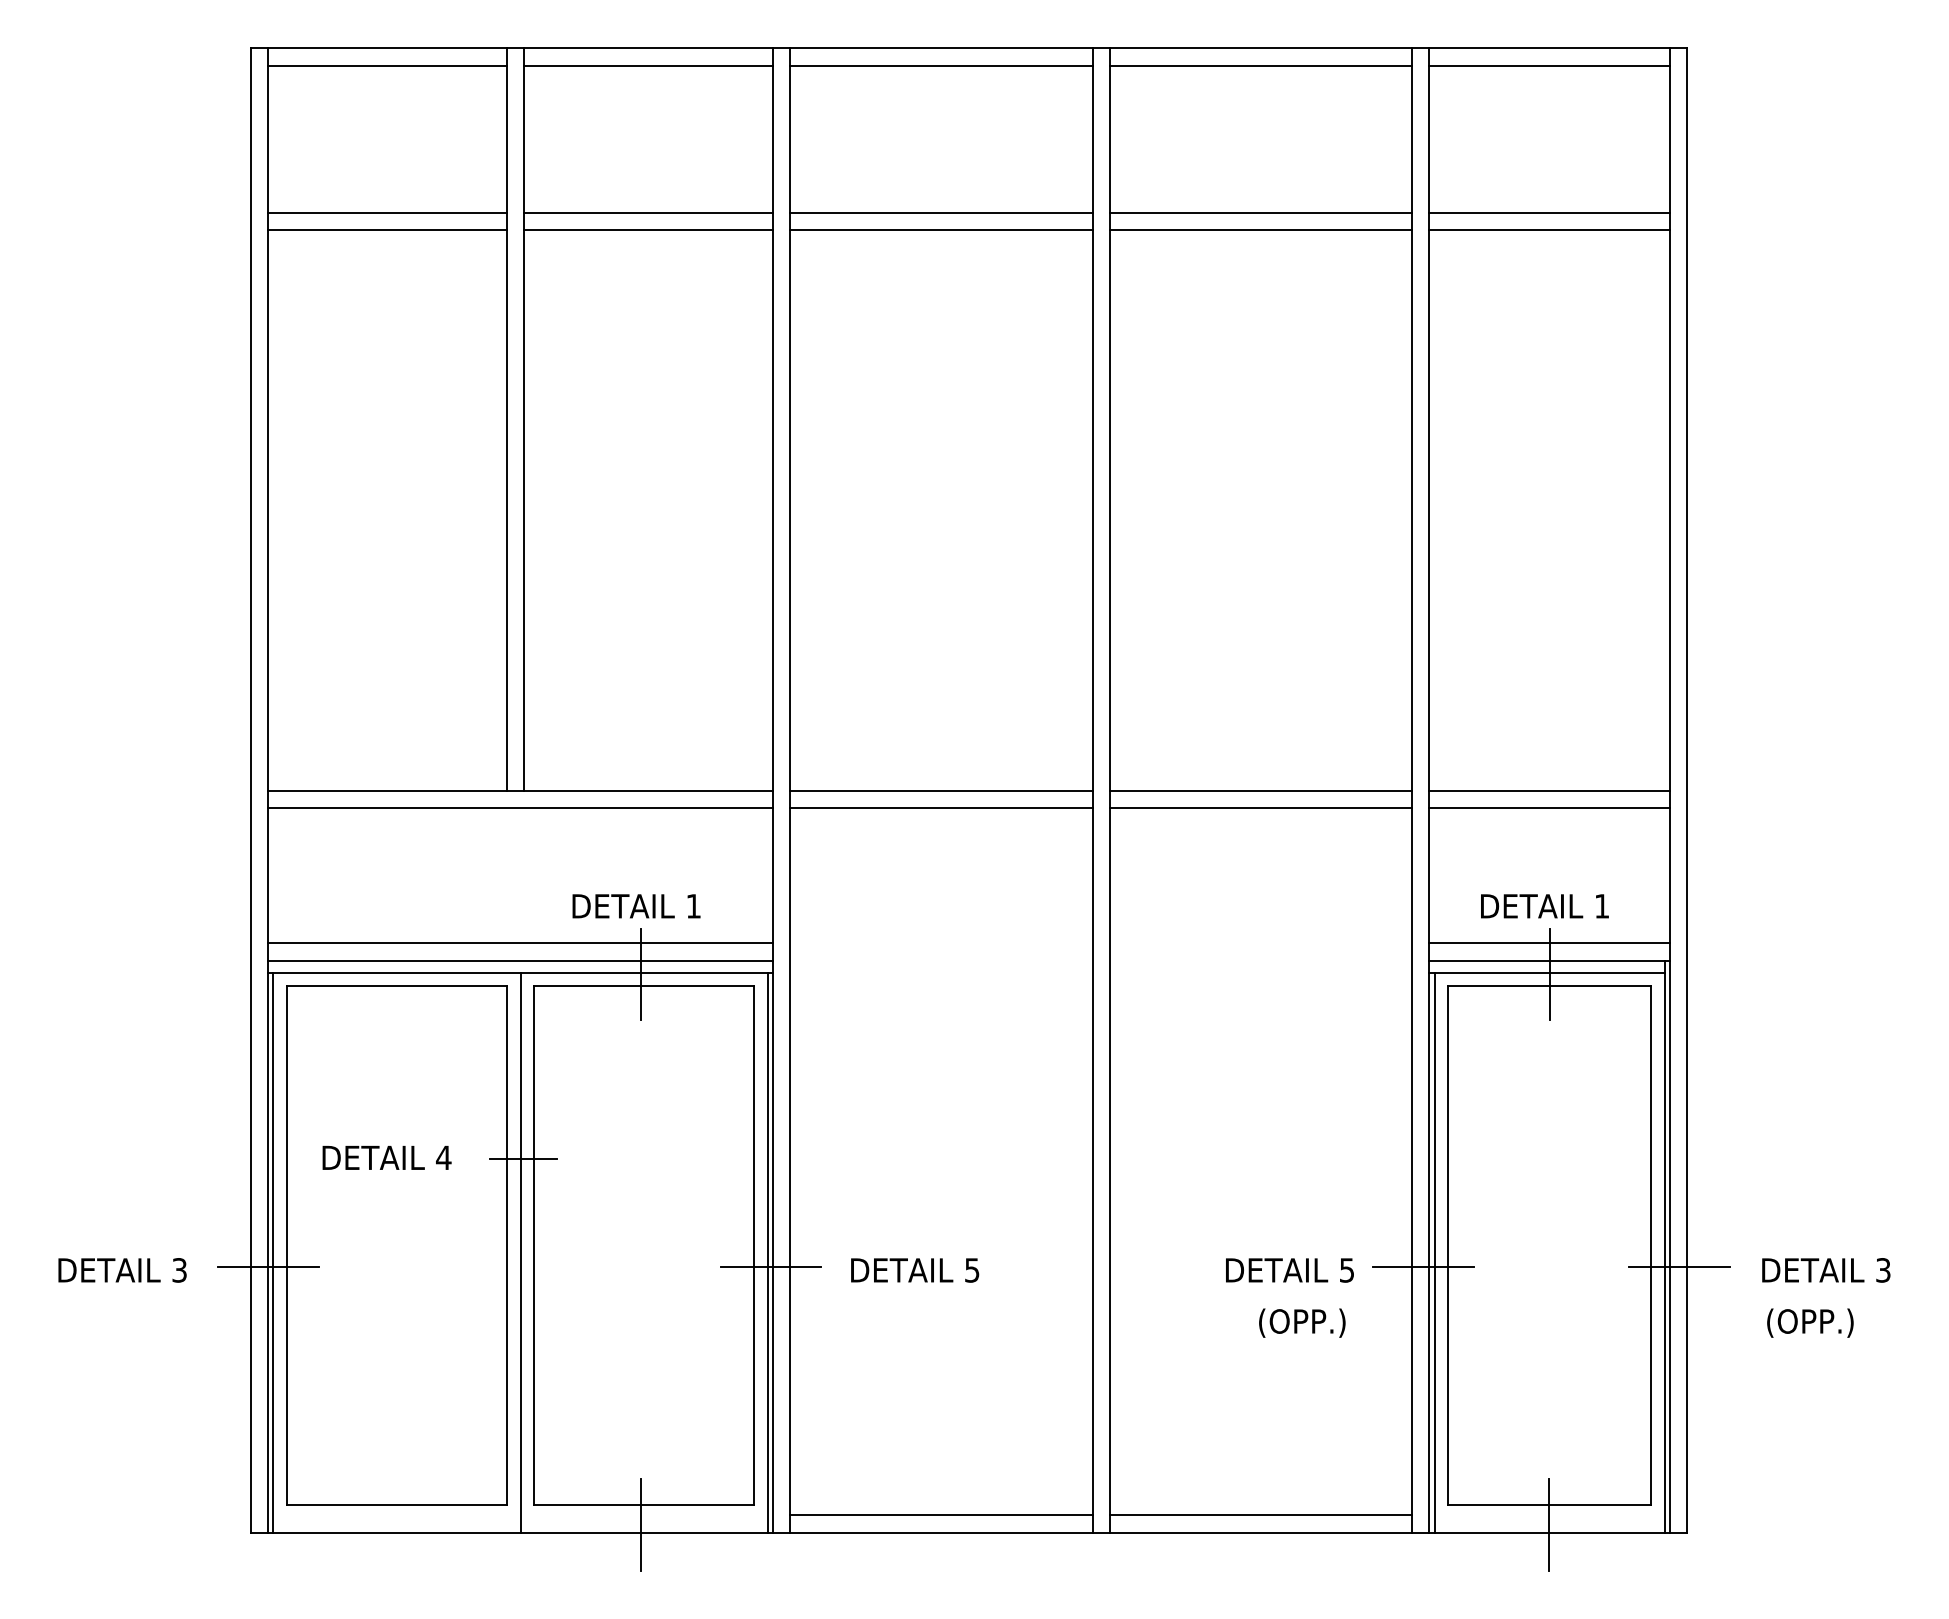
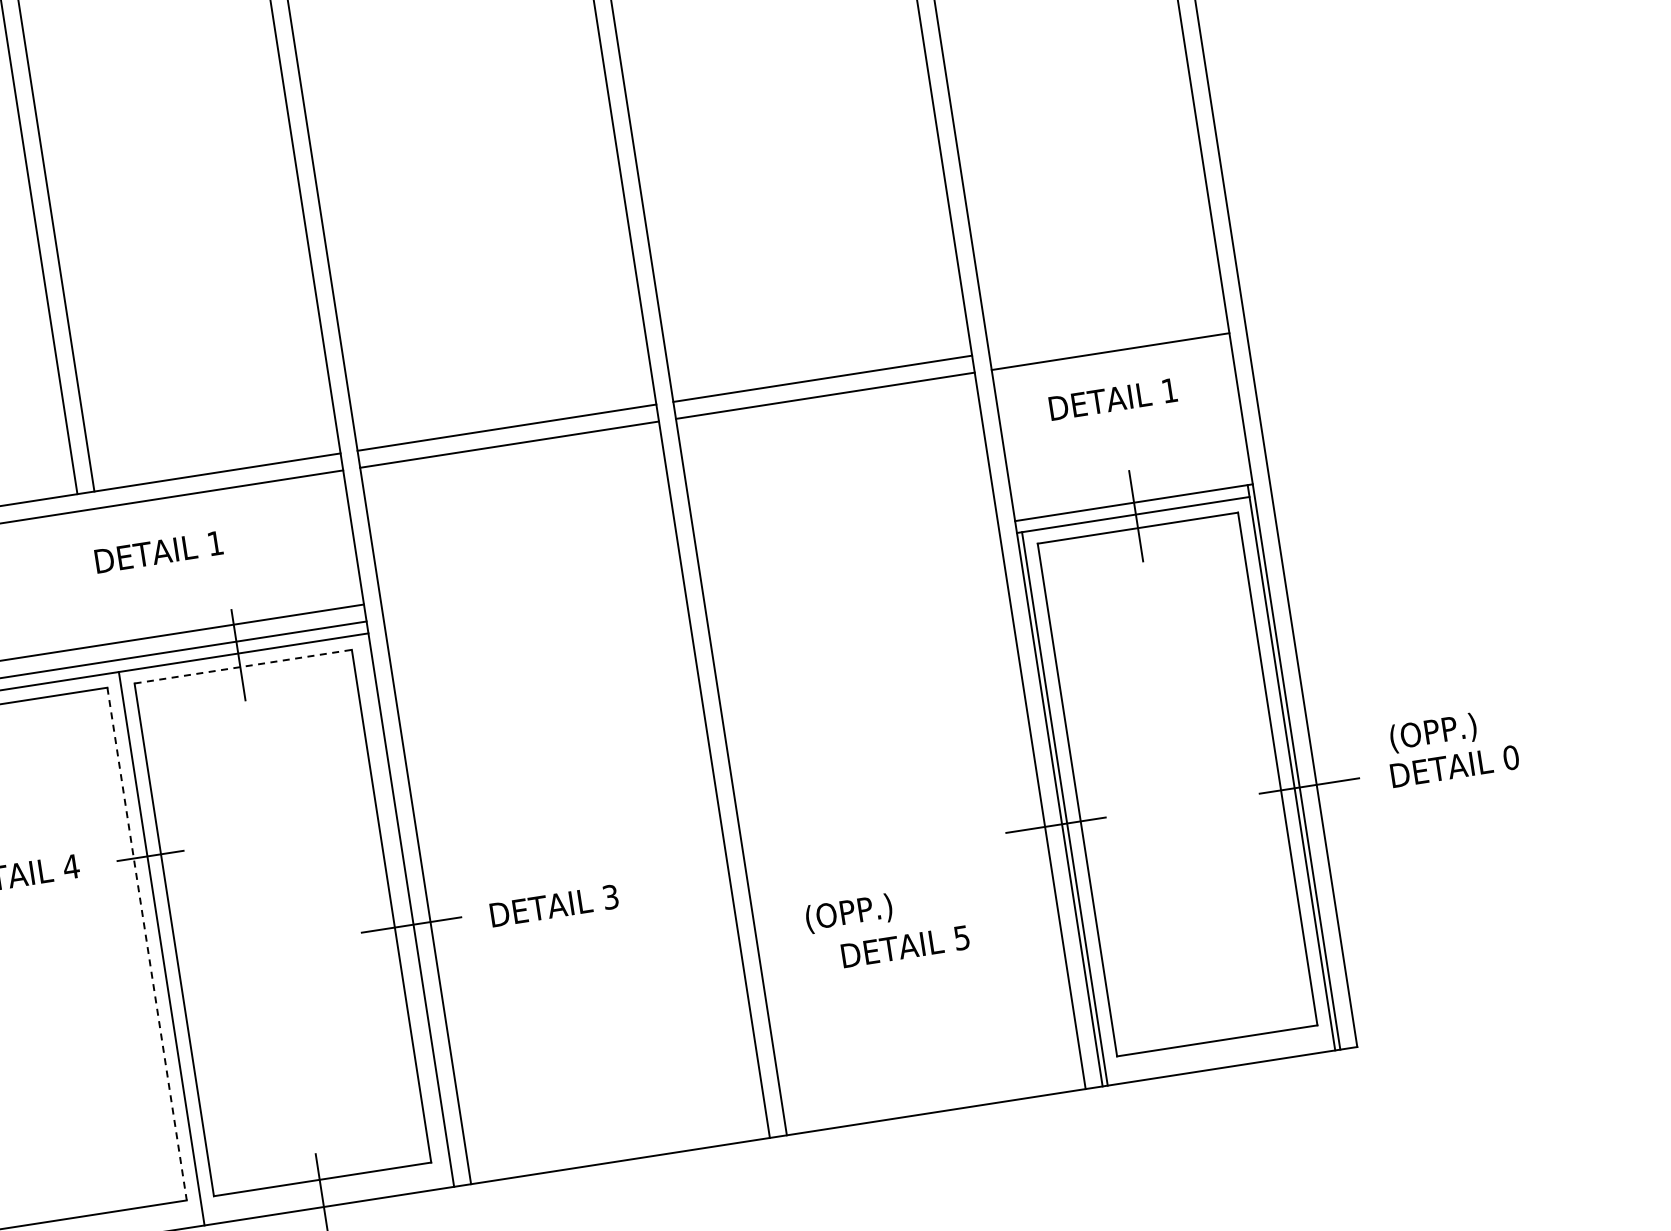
line: (1549, 790) -> (1107, 334), removed
text: (636, 906) -> (158, 552), moved
text: (1544, 906) -> (1112, 399), moved
line: (1549, 943) -> (1131, 485), removed
line: (644, 986) -> (243, 666), solid -> dashed
line: (506, 1246) -> (146, 944), solid -> dashed
line: (768, 1252) -> (406, 910), removed
text: (972, 1270) -> (611, 897), 5 -> 3
text: (1289, 1270) -> (905, 946), moved
text: (1883, 1270) -> (1511, 757), 3 -> 0
text: (1302, 1322) -> (849, 913), moved
text: (1810, 1322) -> (1433, 732), moved
line: (941, 1515) -> (617, 1144), removed
line: (1260, 1515) -> (933, 1095), removed
line: (1548, 1524) -> (1219, 1060), removed

